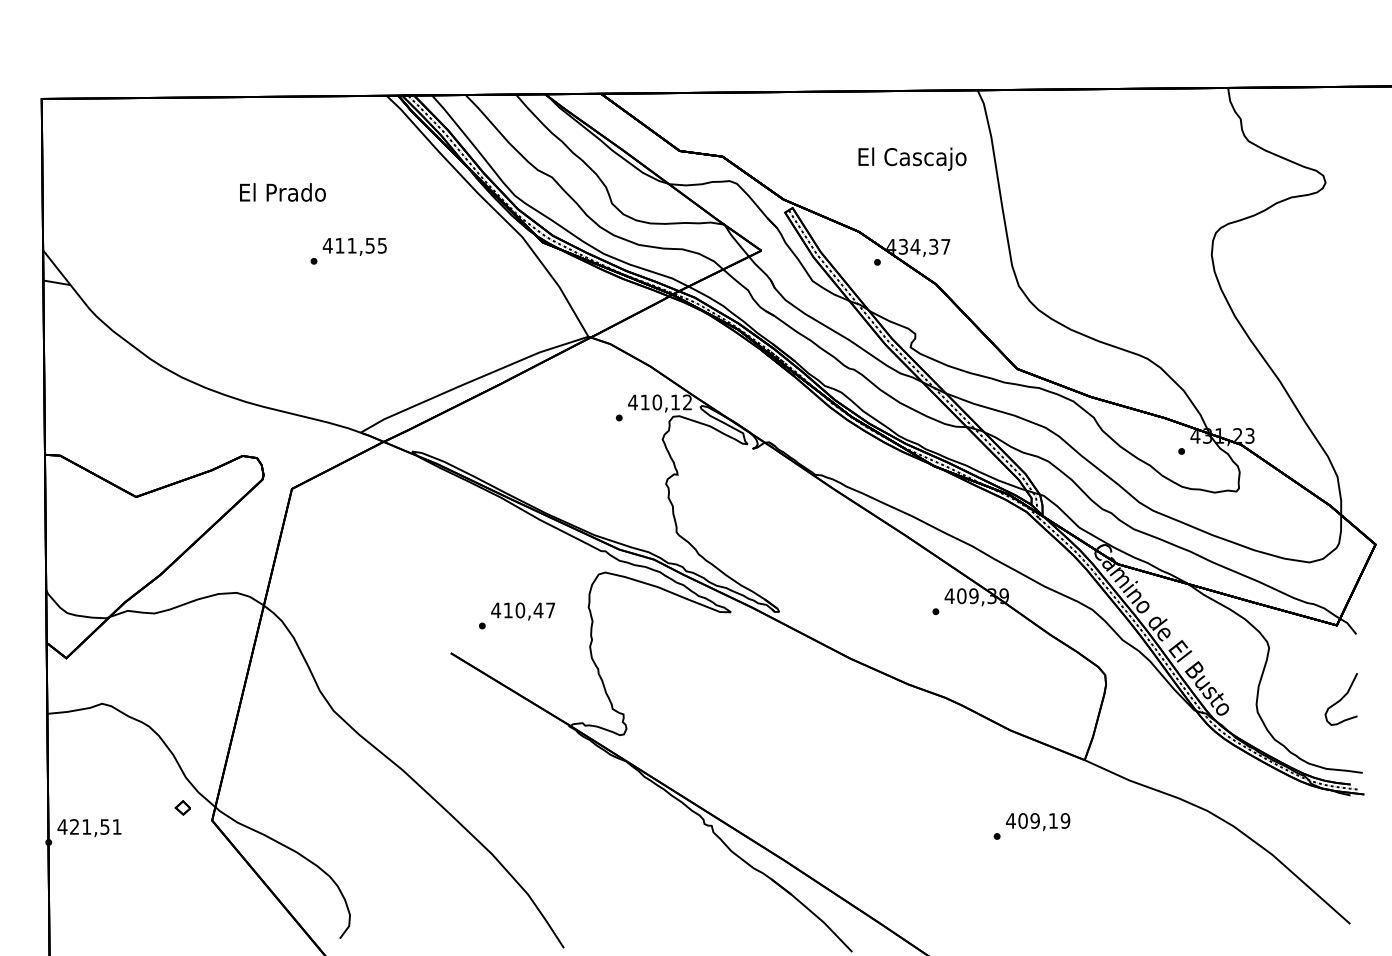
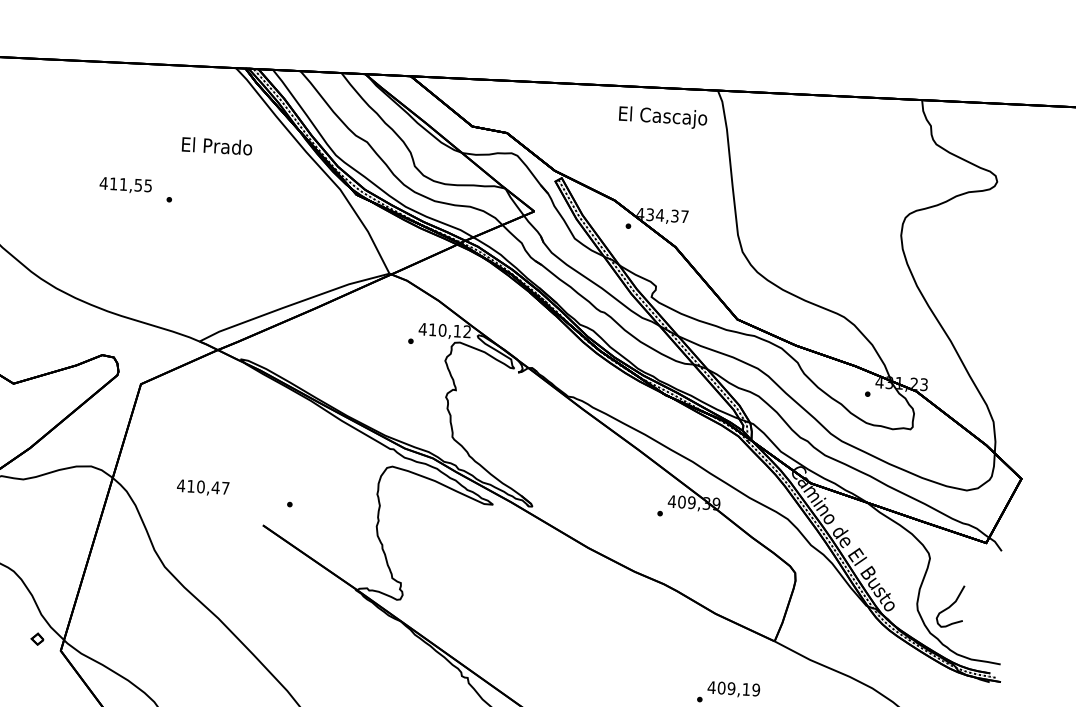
text: (912, 158) -> (663, 117), moved
text: (282, 192) -> (216, 146), moved
text: (354, 246) -> (125, 185), moved
text: (523, 611) -> (203, 487), moved
curve: (1340, 699) -> (949, 606), moved

